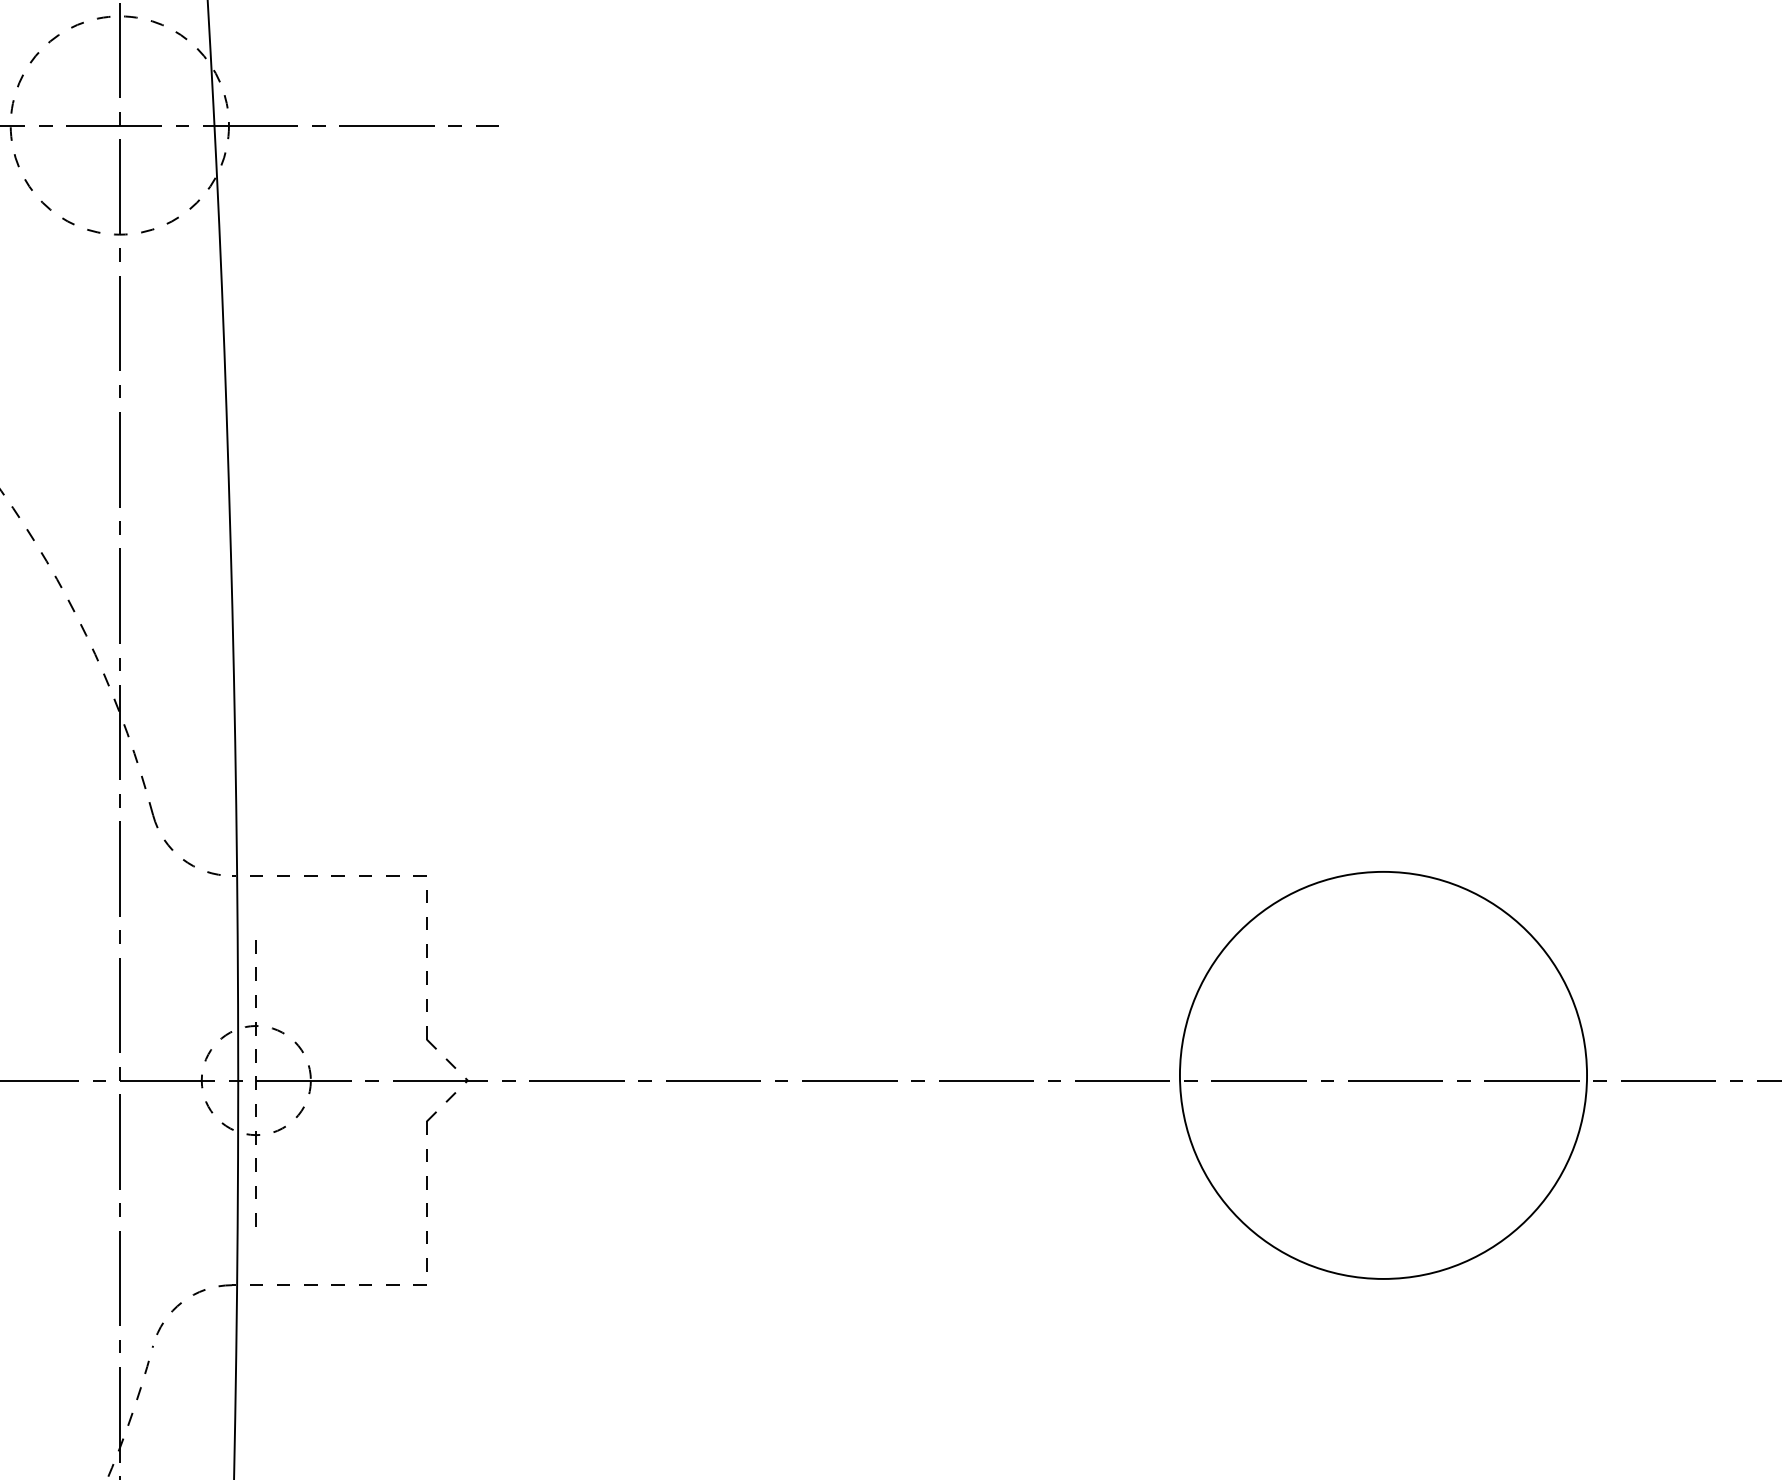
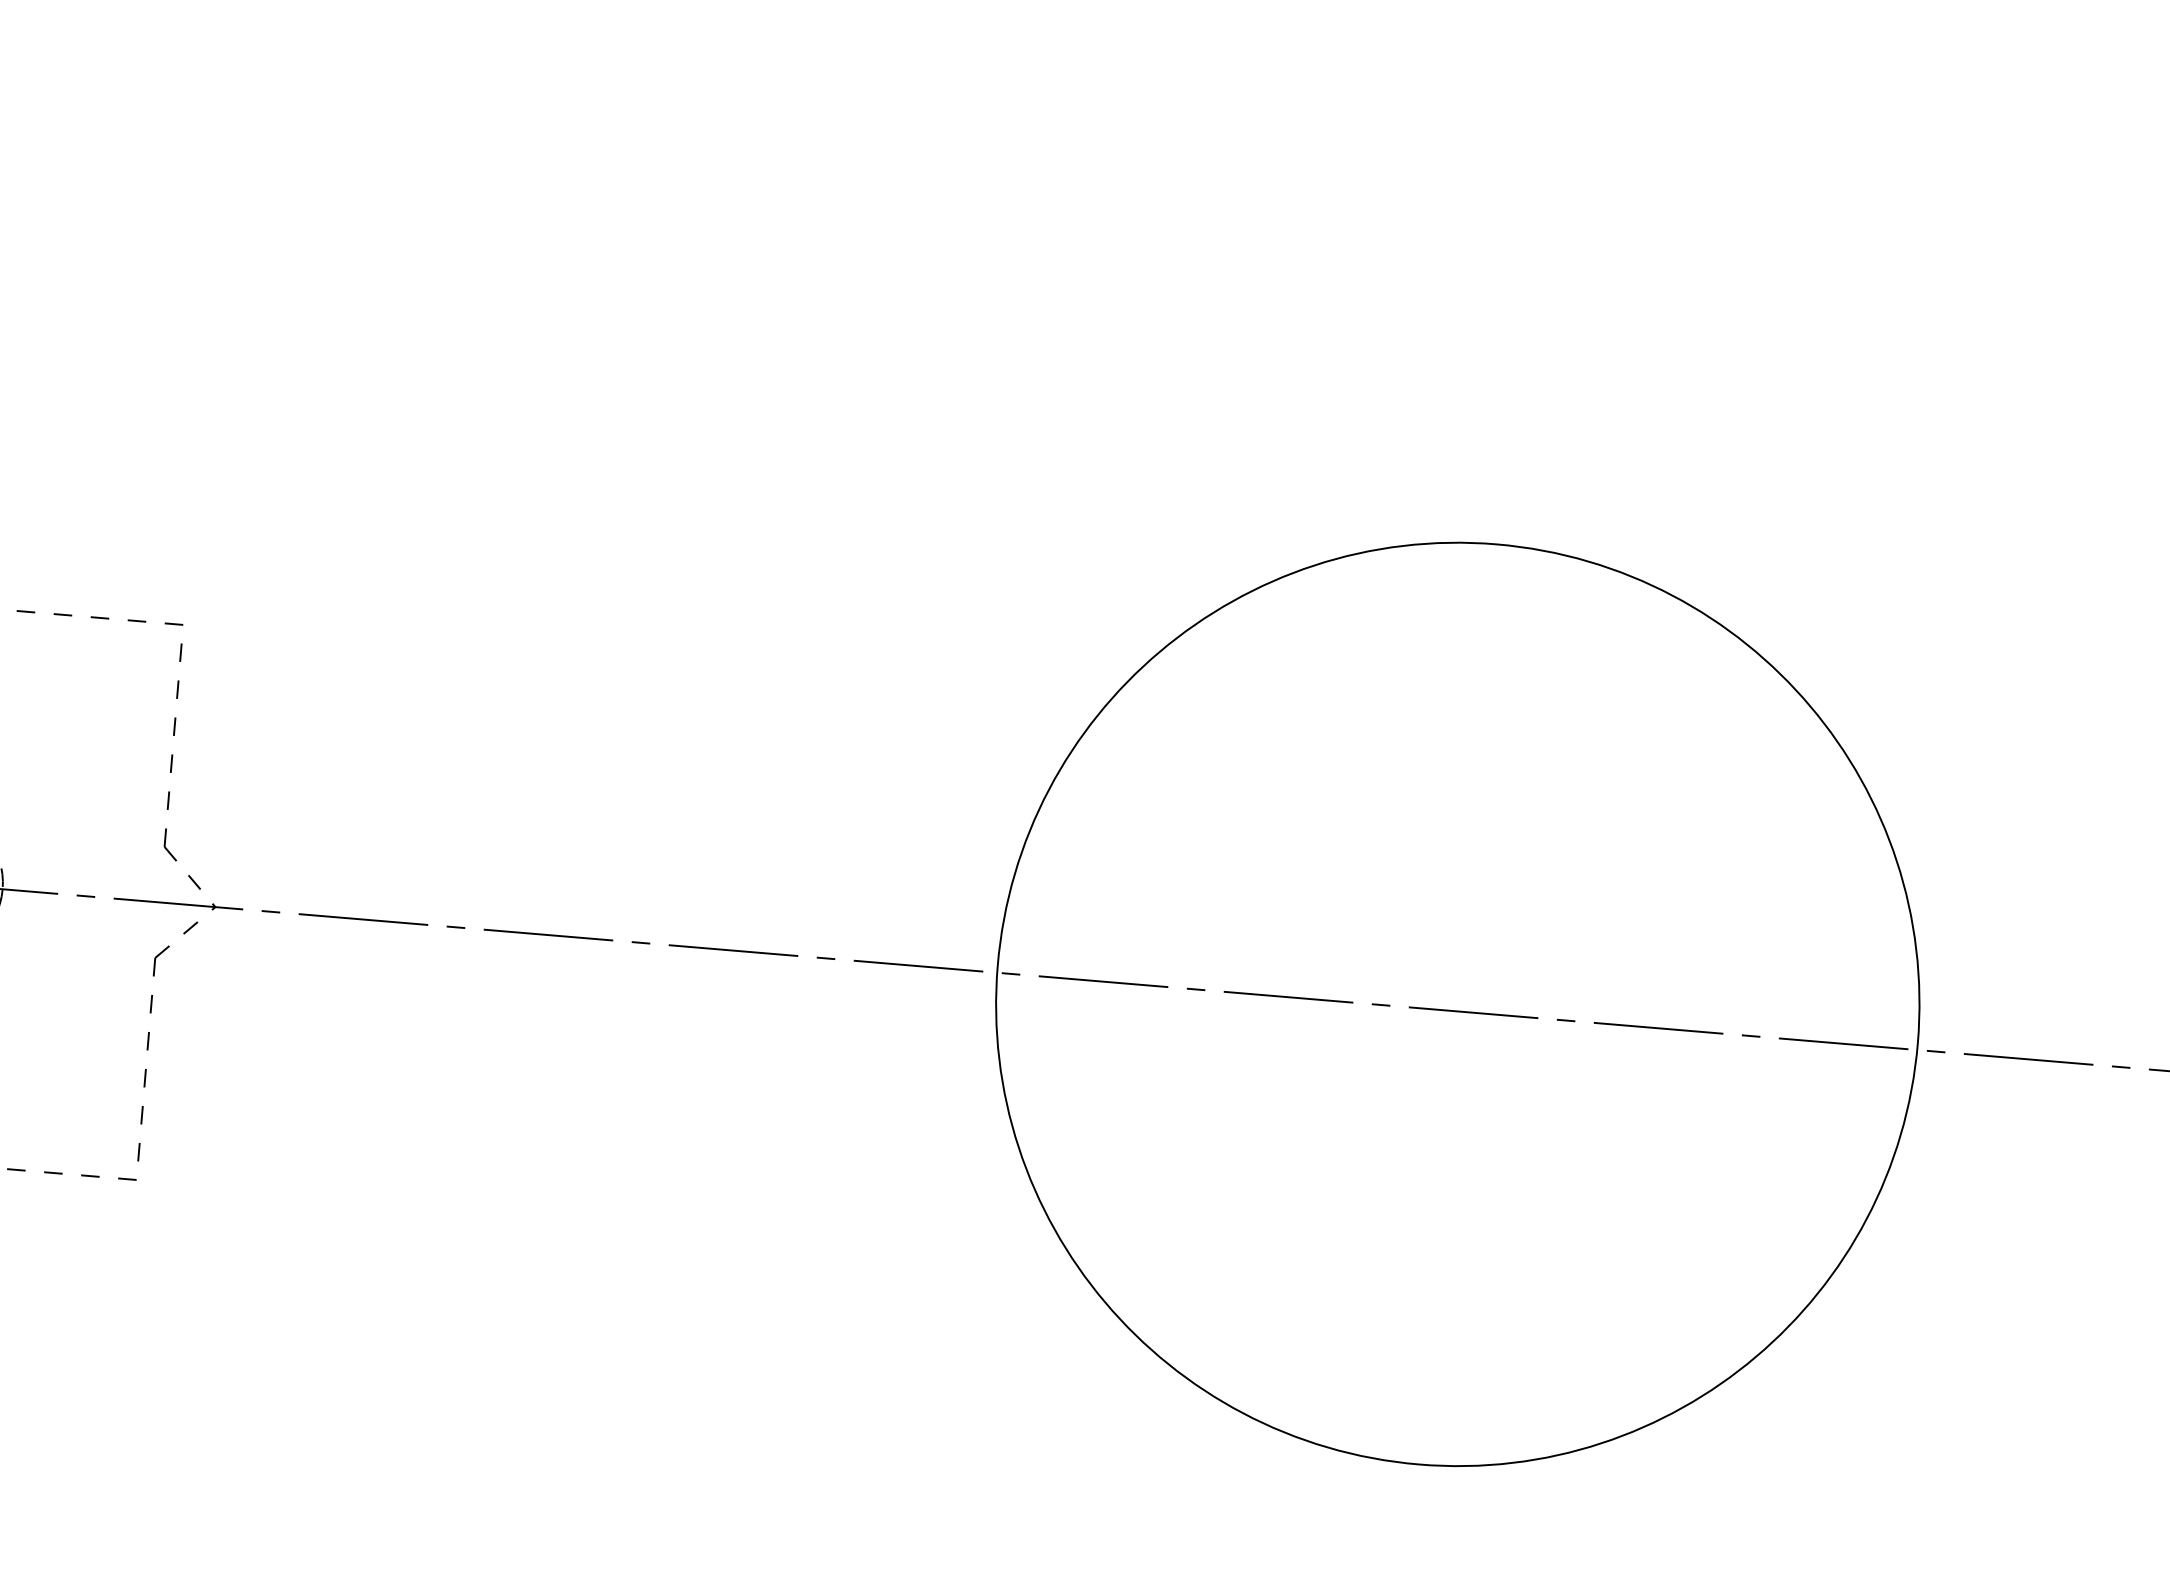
circle: (1383, 1075) -> (1457, 1004), size x1.67

